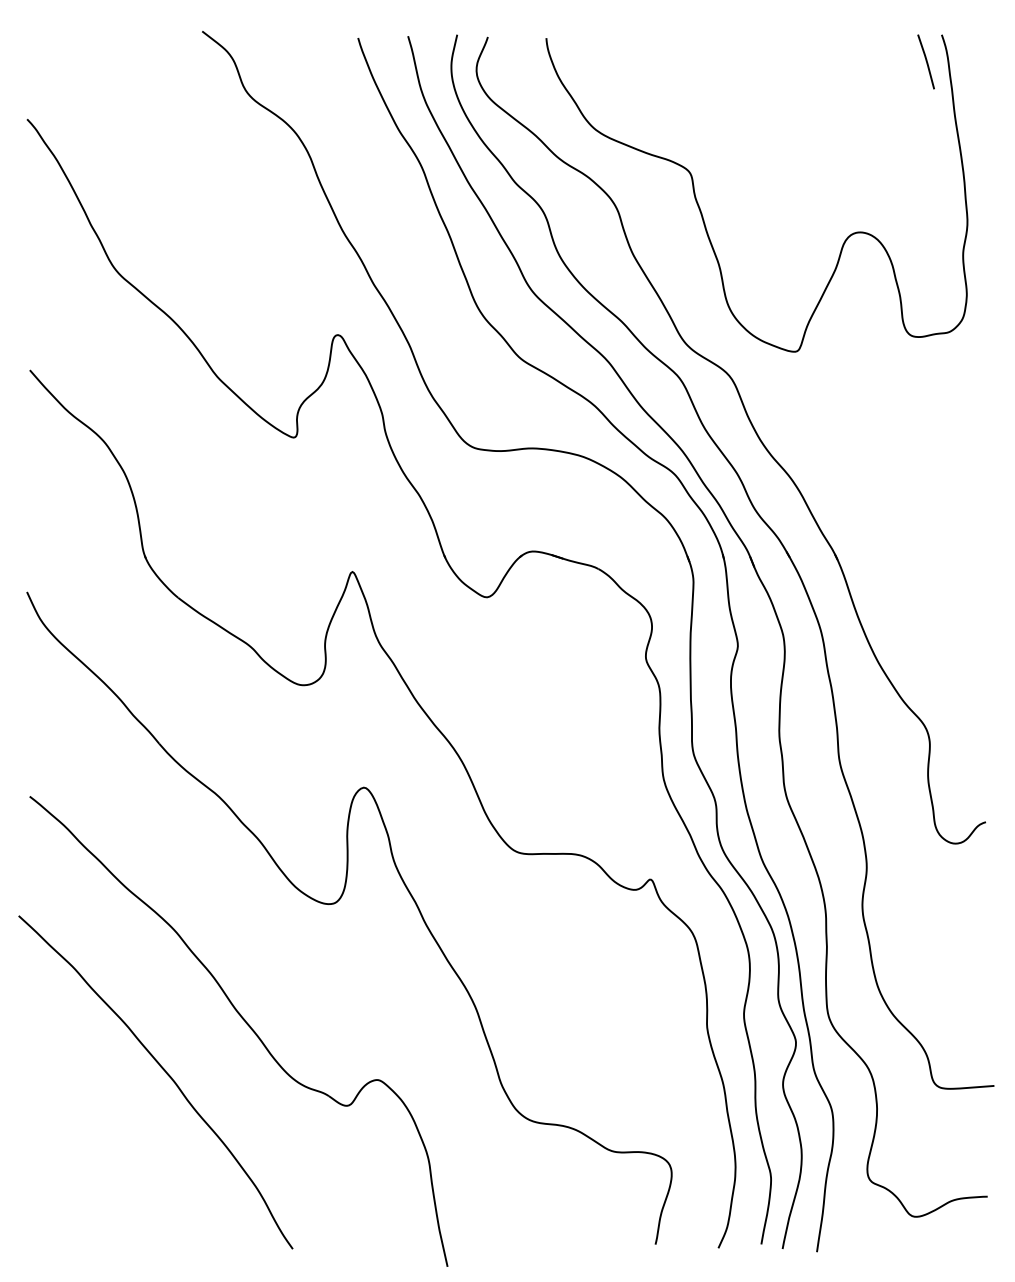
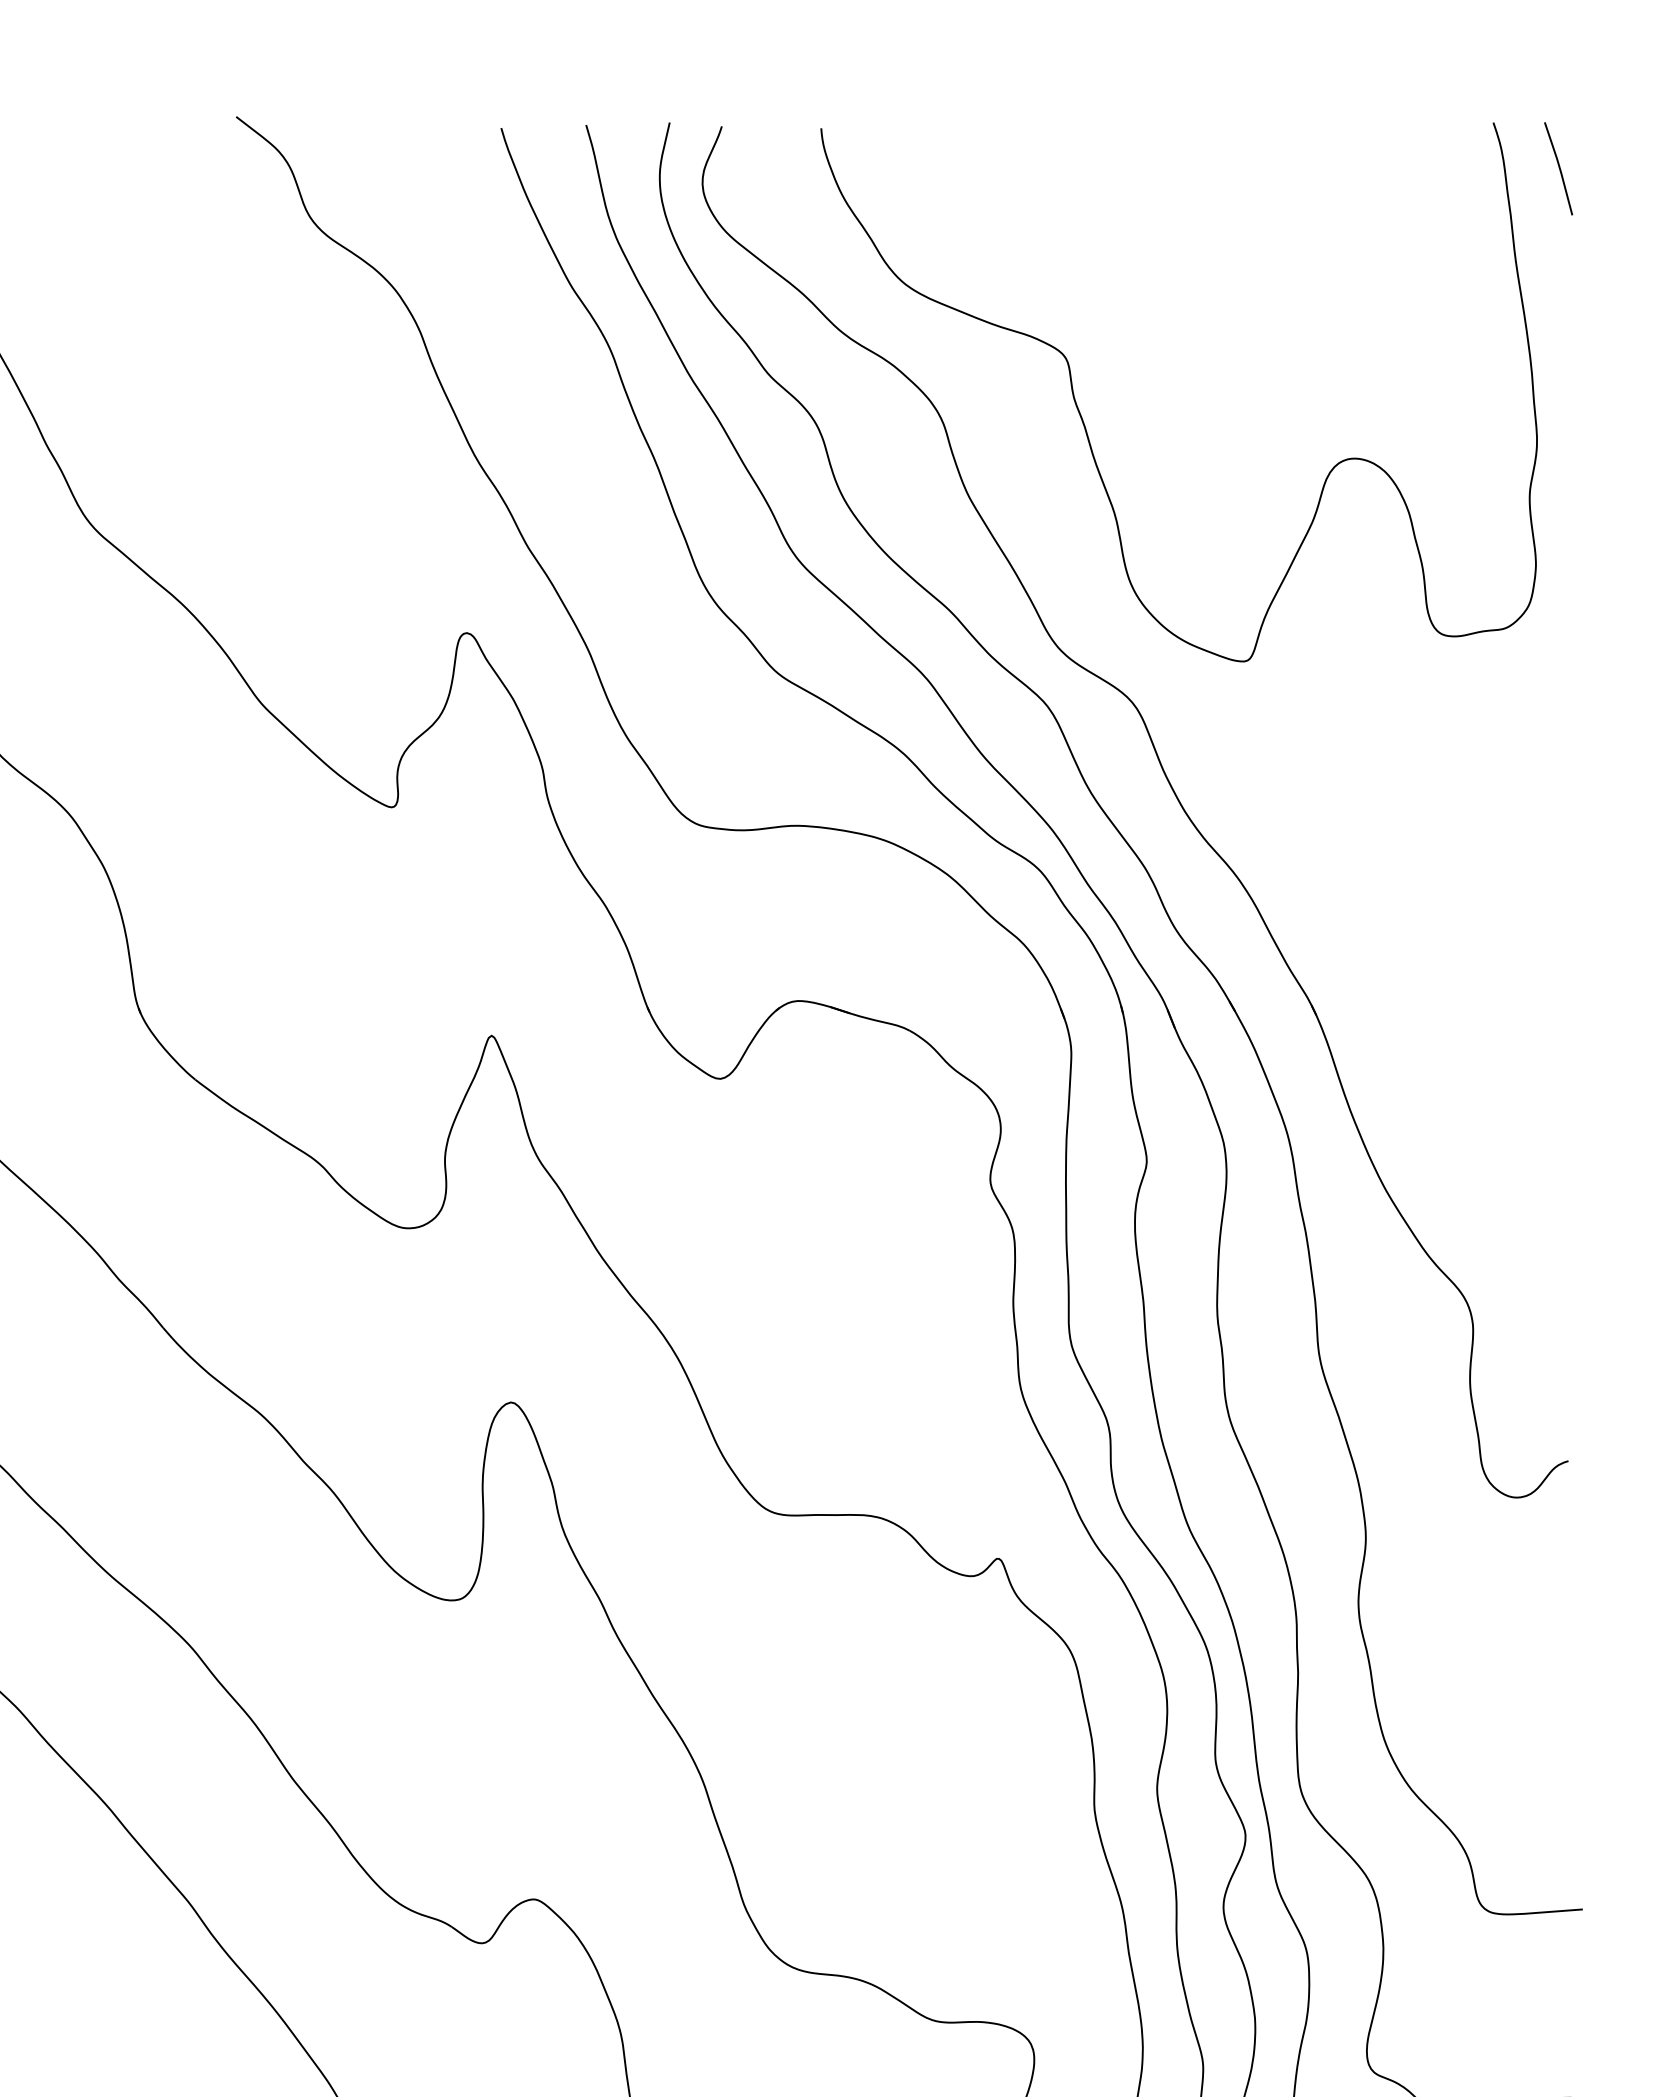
line: (925, 61) -> (1557, 168), moved

